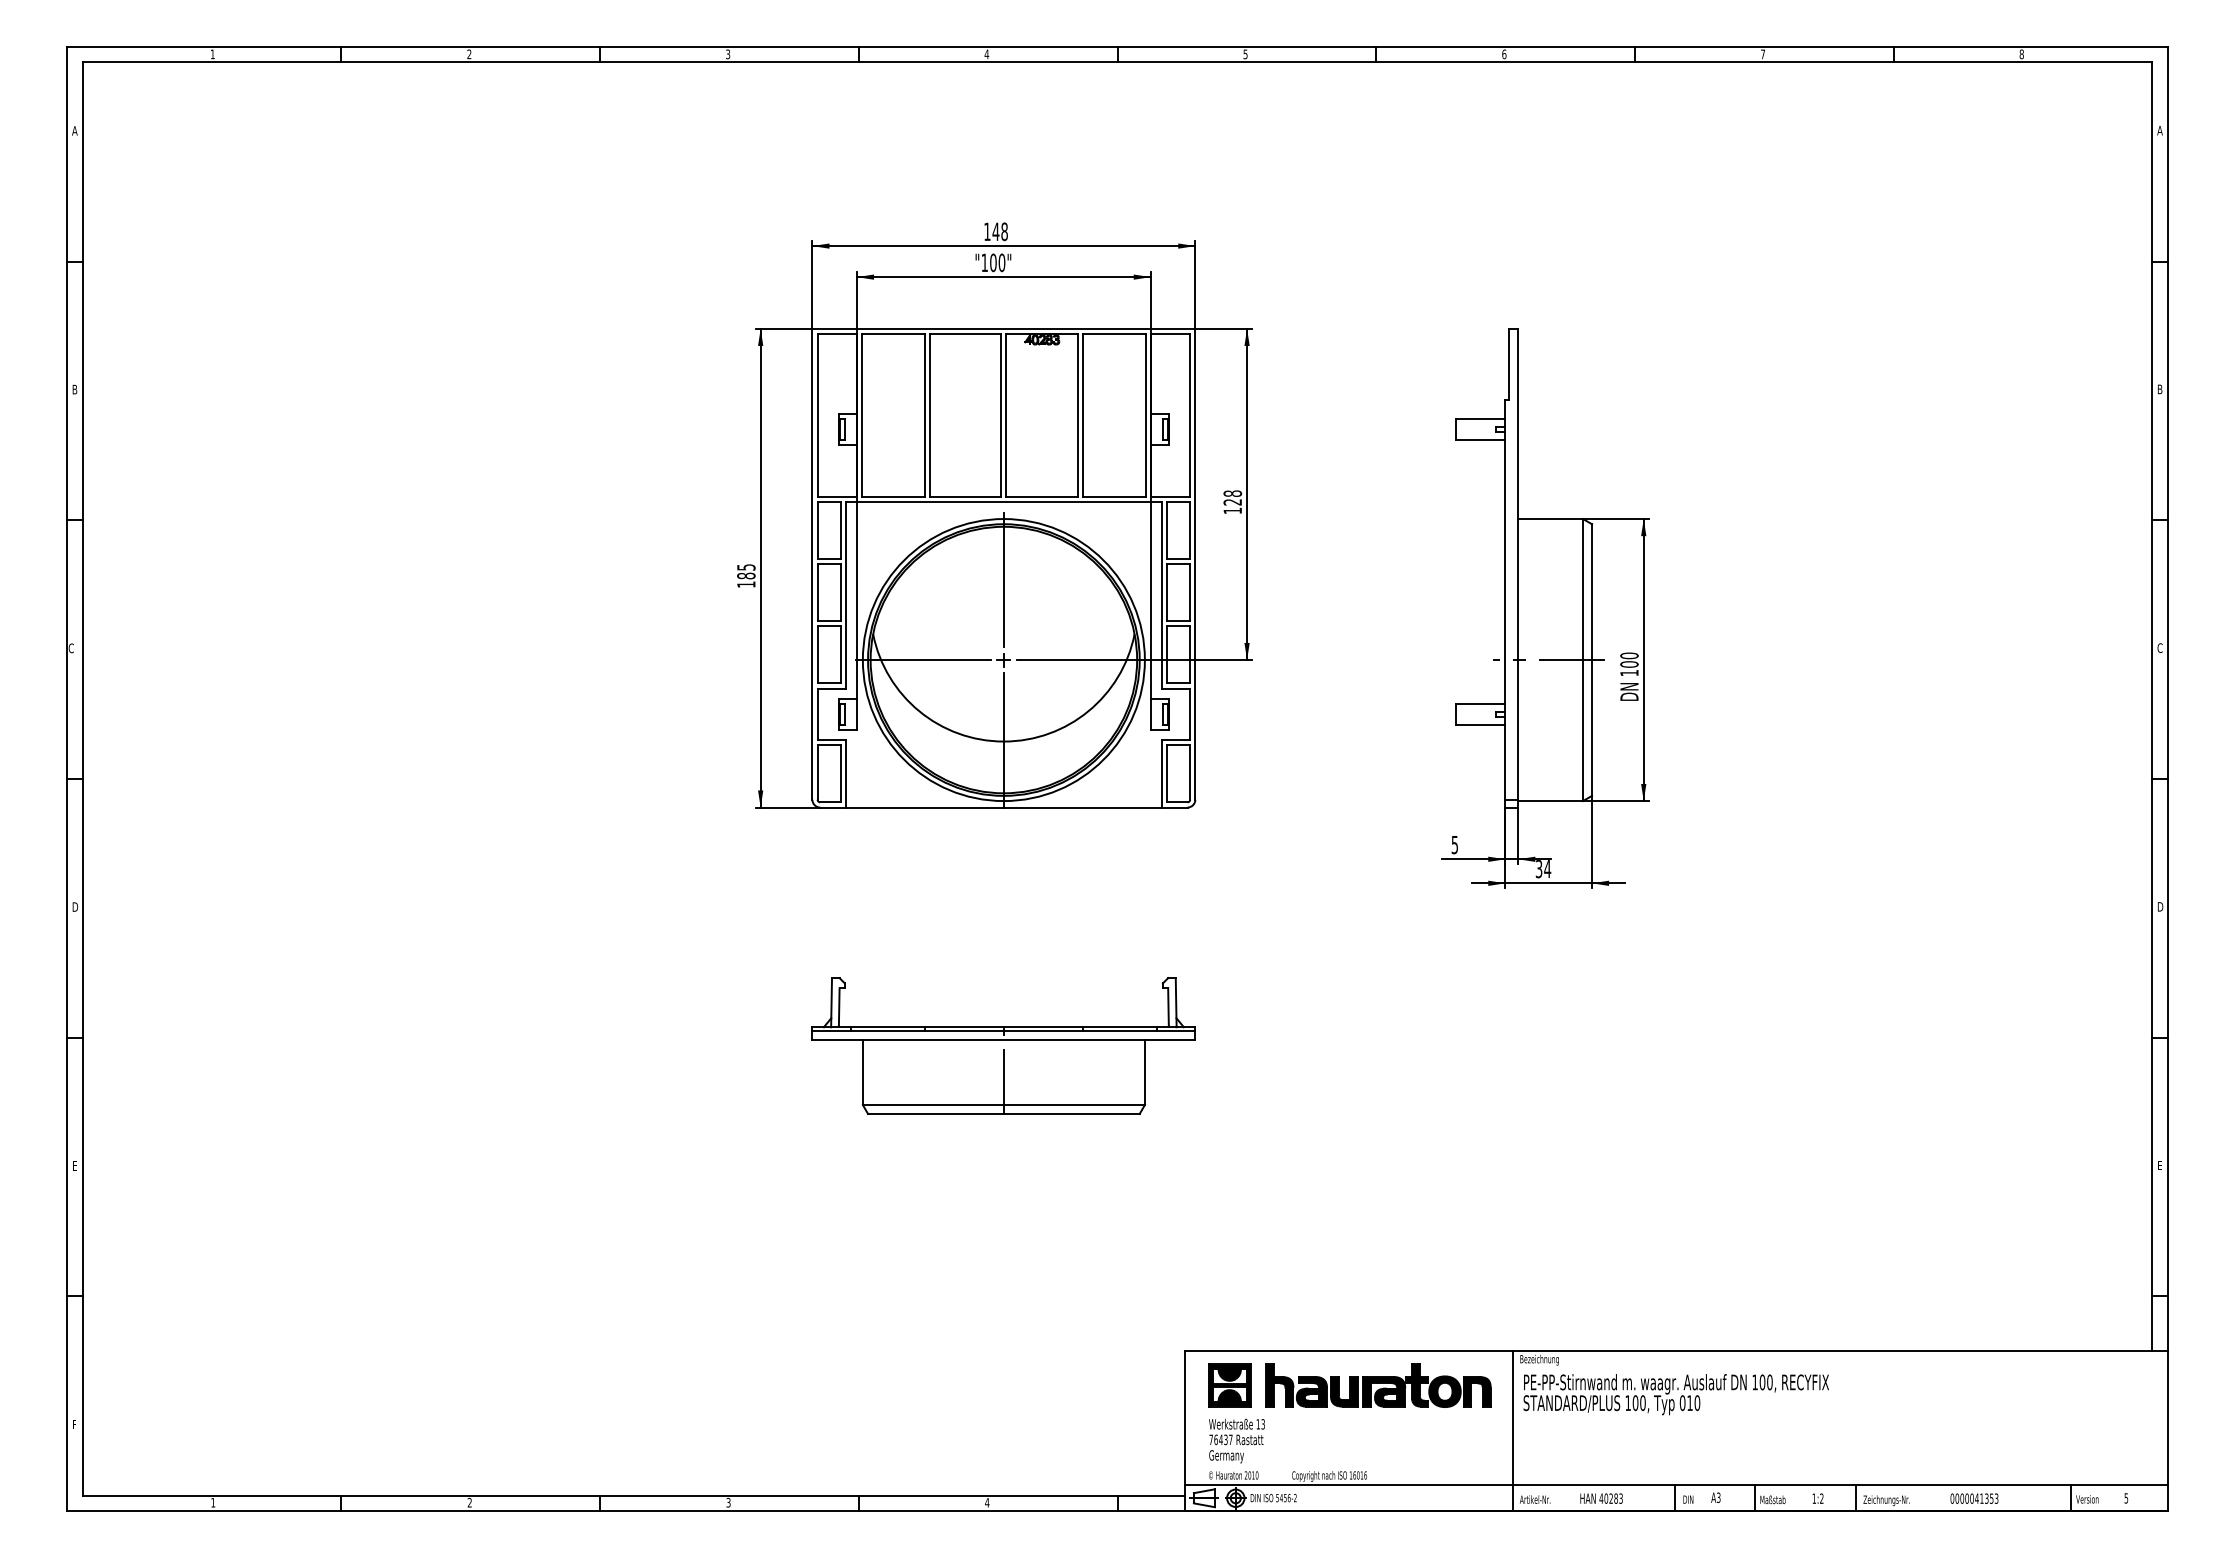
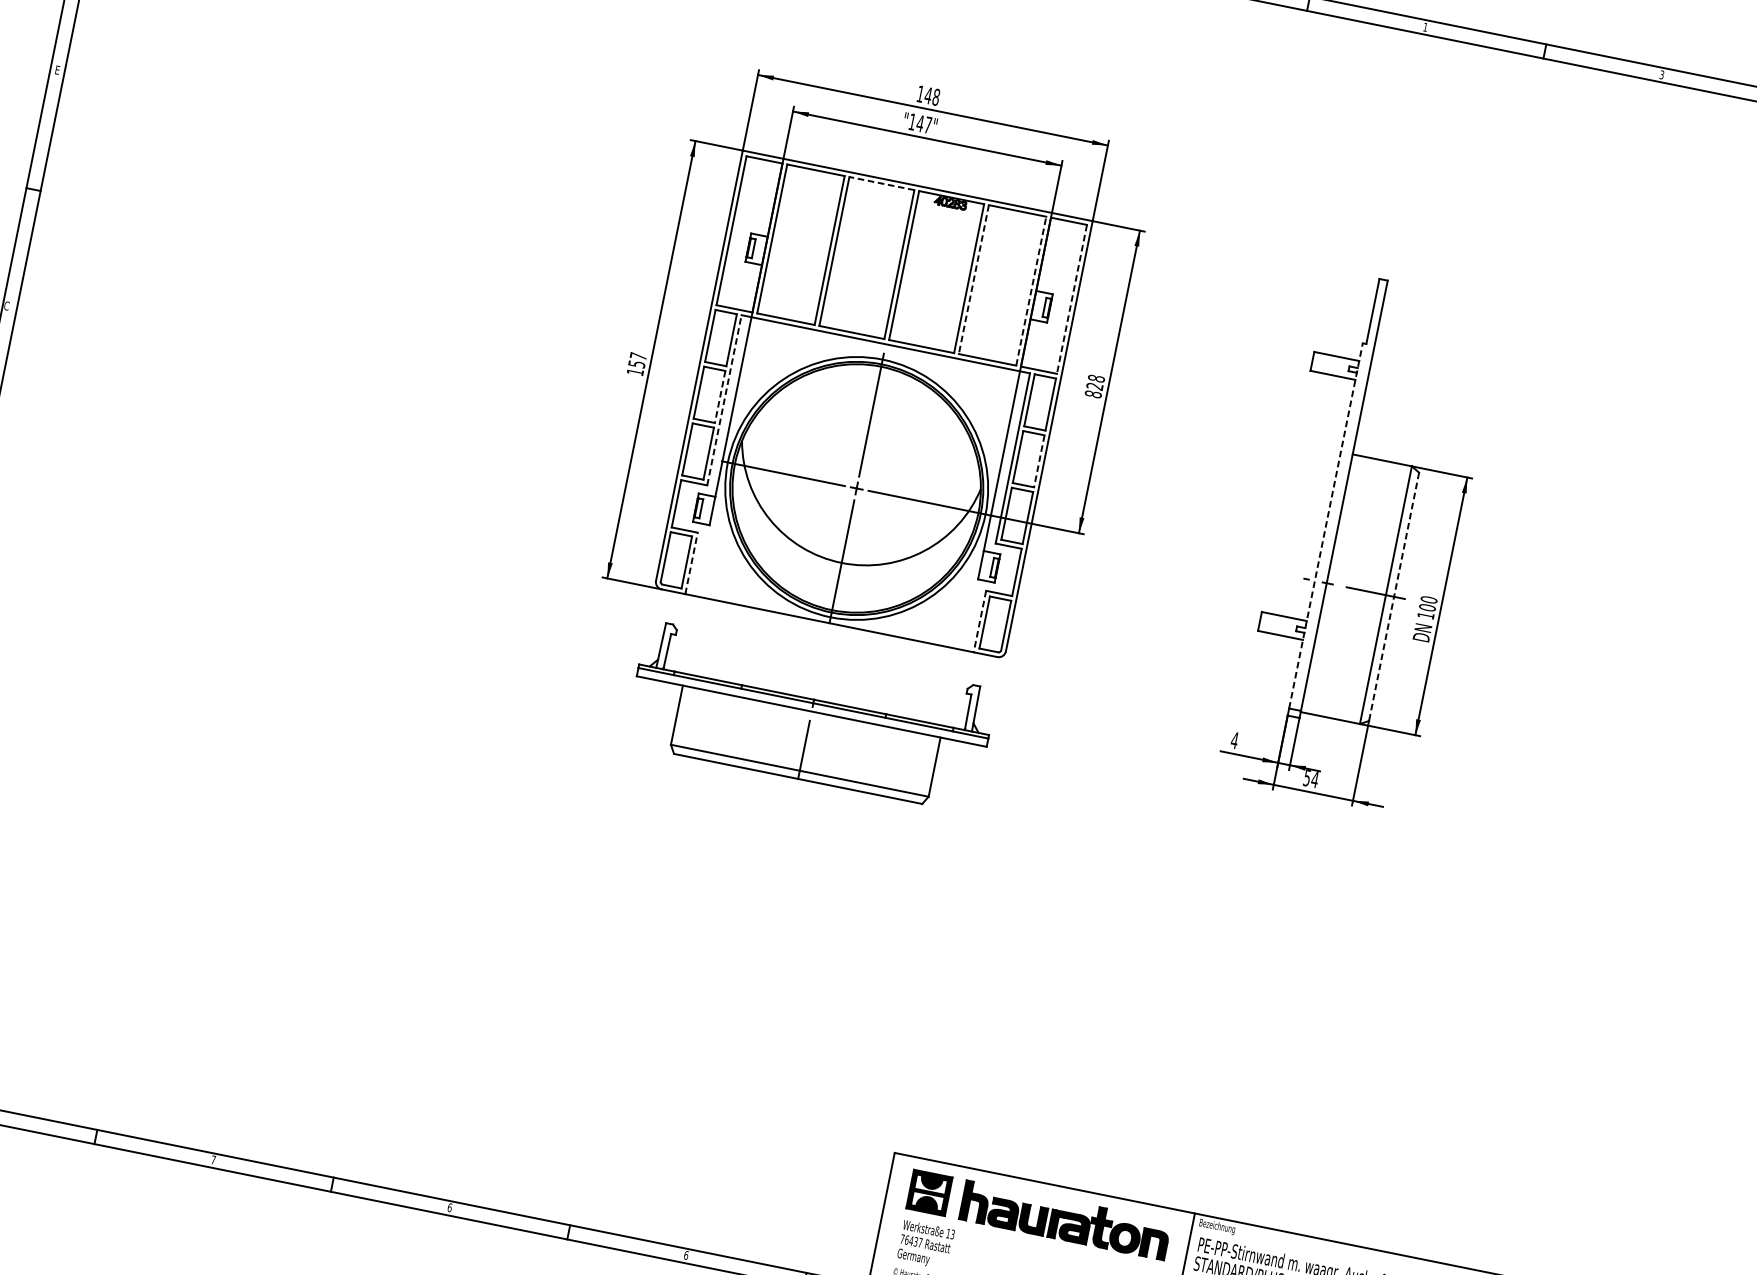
text: (1504, 54) -> (1425, 27), 6 -> 1
text: (1763, 54) -> (1662, 75), 7 -> 3
text: (997, 262) -> (924, 124), "100" -> "147"
line: (965, 334) -> (881, 183), solid -> dashed
text: (74, 389) -> (57, 70), B -> E
line: (1082, 415) -> (973, 279), solid -> dashed
line: (1145, 415) -> (1031, 291), solid -> dashed
line: (1190, 415) -> (1072, 299), solid -> dashed
text: (1232, 510) -> (1093, 393), 128 -> 828
text: (746, 571) -> (637, 360), 185 -> 157
line: (840, 593) -> (719, 397), solid -> dashed
line: (1190, 593) -> (1039, 462), solid -> dashed
line: (846, 594) -> (725, 399), solid -> dashed
line: (1505, 599) -> (1326, 525), solid -> dashed
line: (1592, 660) -> (1394, 597), solid -> dashed
line: (846, 773) -> (692, 563), solid -> dashed
line: (1161, 773) -> (979, 621), solid -> dashed
text: (1454, 845) -> (1234, 740), 5 -> 4
text: (1539, 868) -> (1307, 777), 34 -> 54
part: (1003, 1045) -> (810, 716), moved
text: (469, 1502) -> (213, 1159), 2 -> 7
text: (728, 1502) -> (449, 1207), 3 -> 6
text: (987, 1502) -> (686, 1255), 4 -> 6

